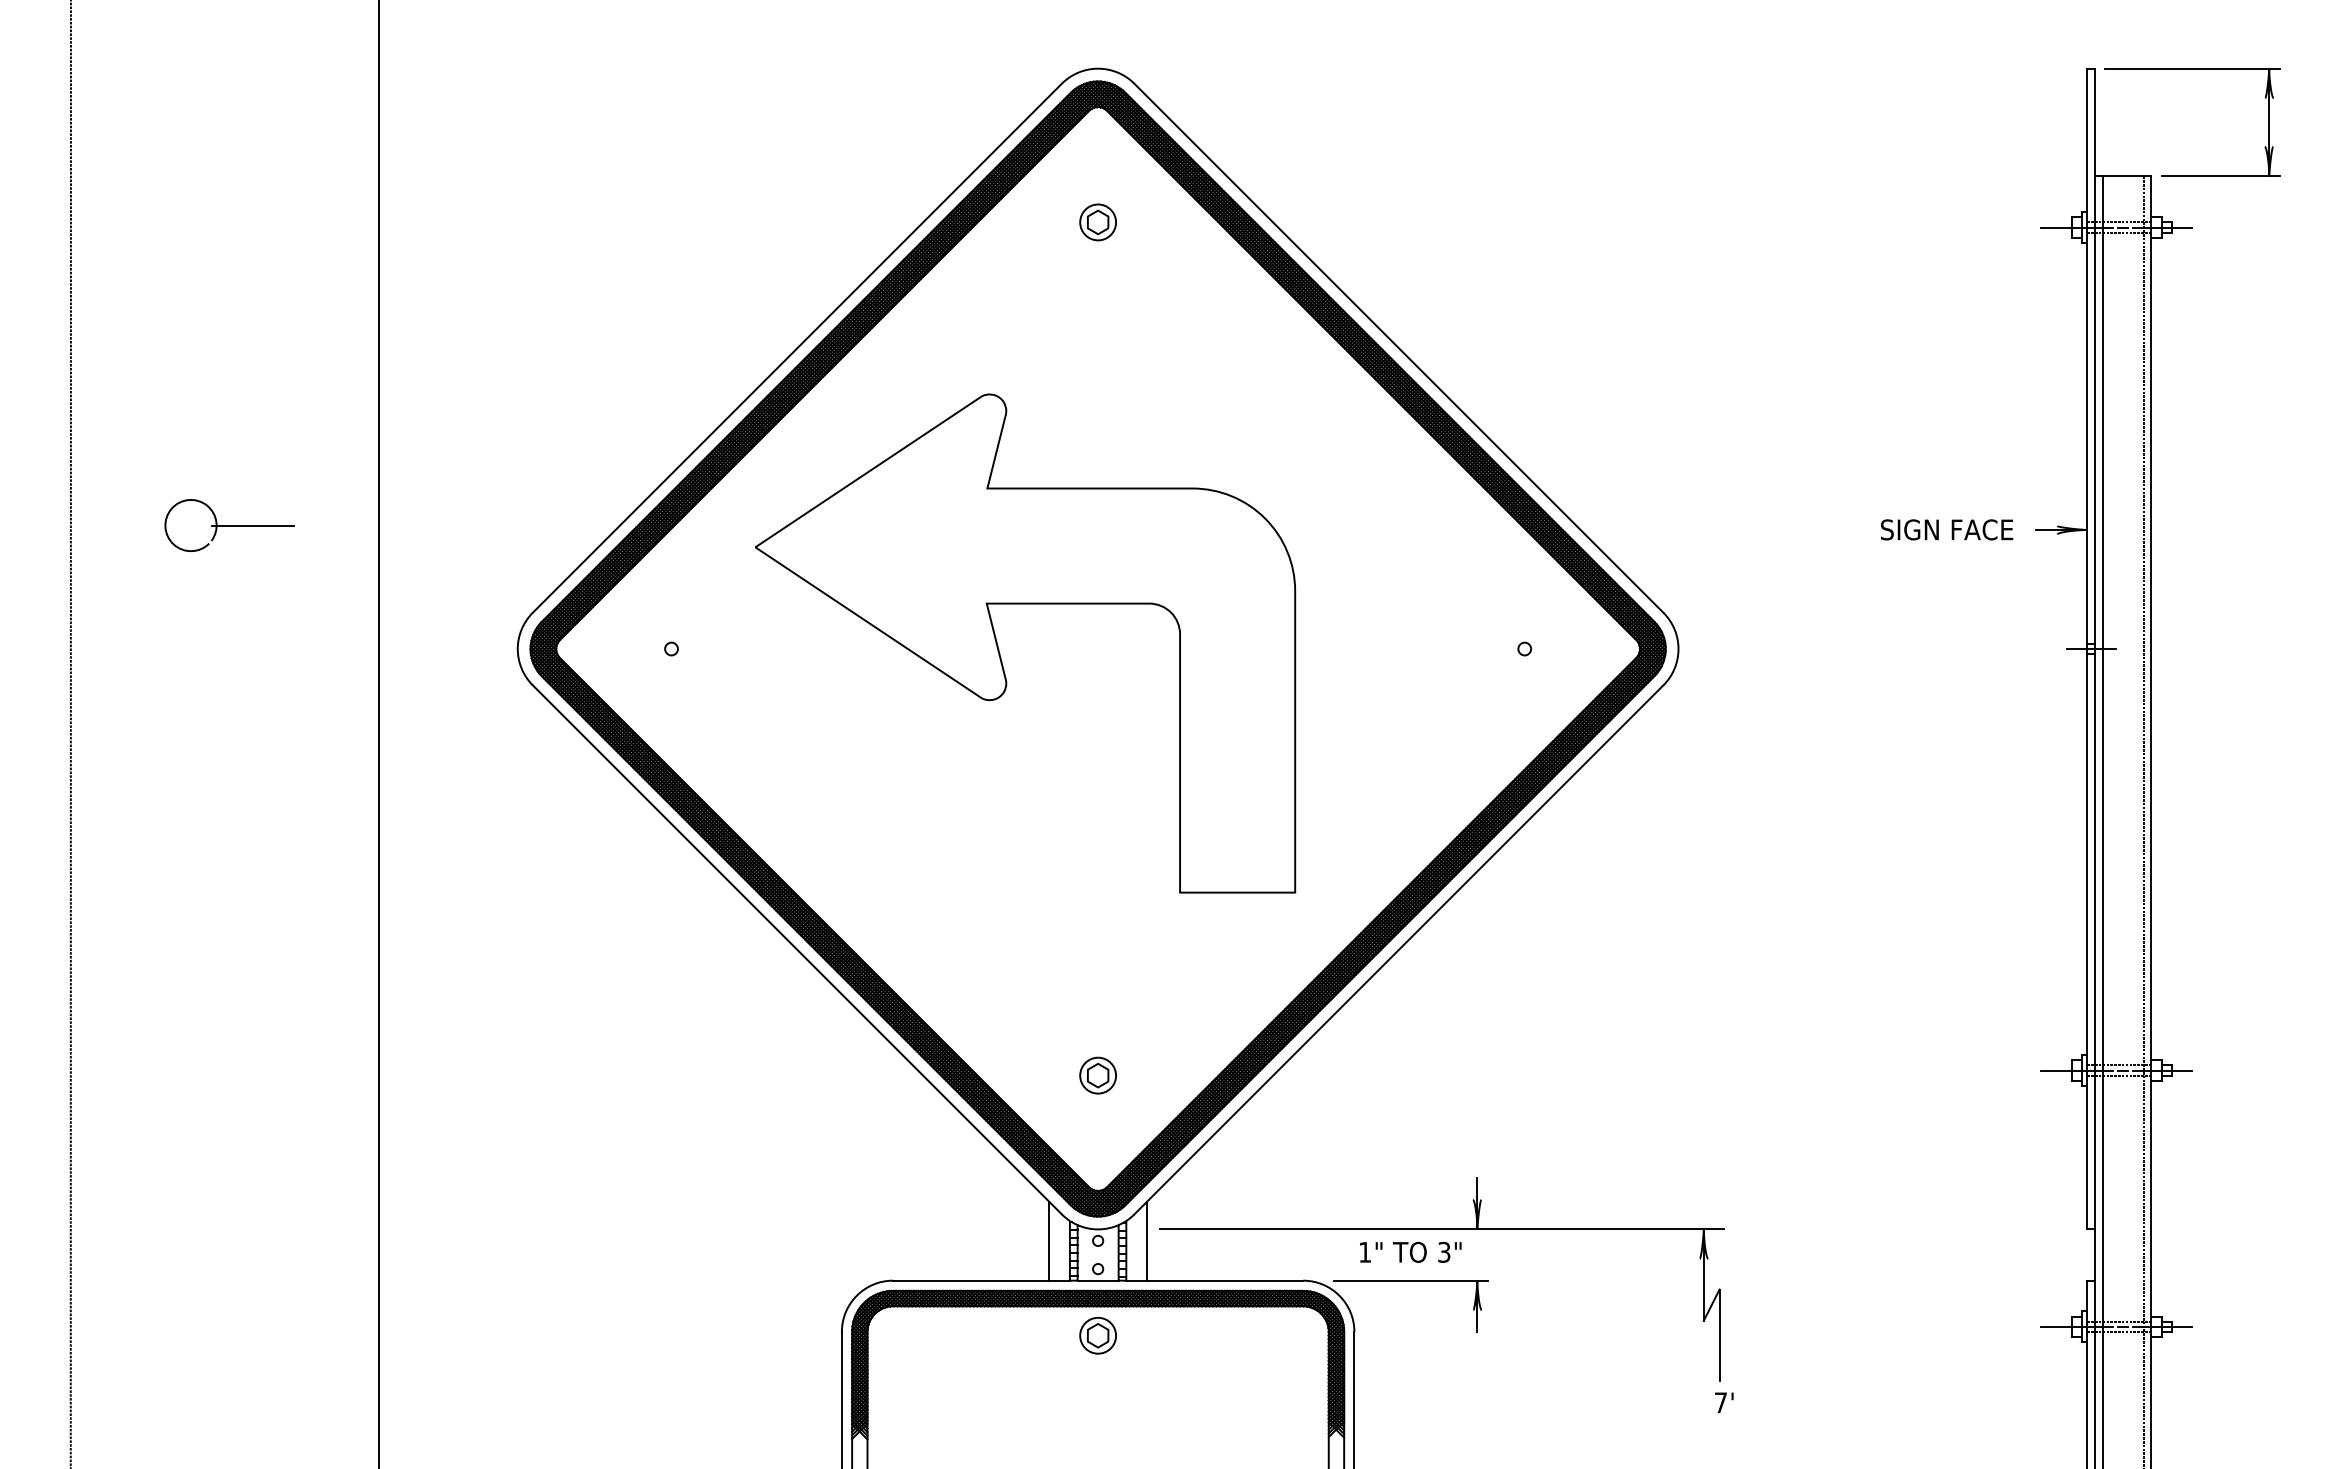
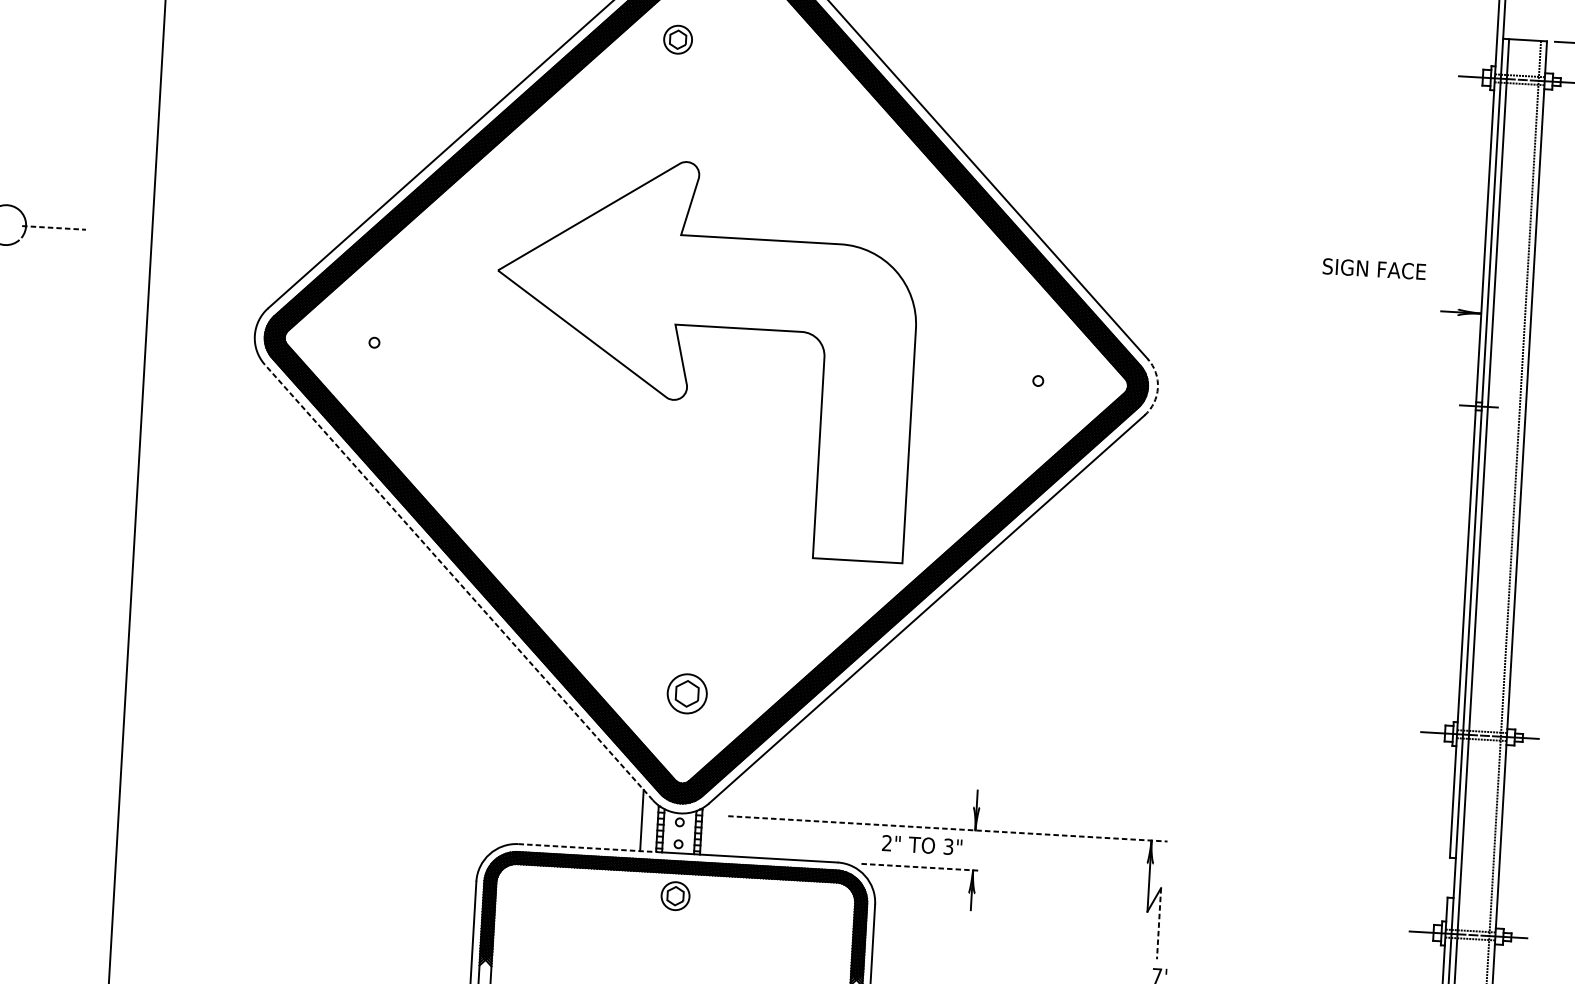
part: (1097, 222) -> (677, 39), moved
line: (253, 525) -> (54, 227), solid -> dashed
text: (1947, 529) -> (1374, 268), moved
part: (999, 649) -> (683, 360), moved
arc: (1678, 649) -> (1157, 388), solid -> dashed
line: (796, 949) -> (458, 582), solid -> dashed
part: (1097, 1075) -> (686, 693), size x1.4
line: (1442, 1229) -> (948, 828), solid -> dashed
line: (1146, 1240) -> (717, 824), removed
text: (1364, 1251) -> (886, 842), 1" -> 2"
line: (982, 1280) -> (588, 847), solid -> dashed
line: (1410, 1280) -> (921, 867), solid -> dashed
line: (1719, 1335) -> (1159, 923), solid -> dashed

